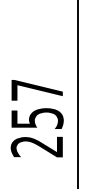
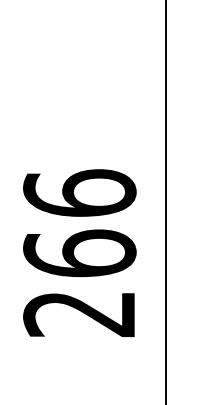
text: (36, 104) -> (78, 223), 257 -> 266

